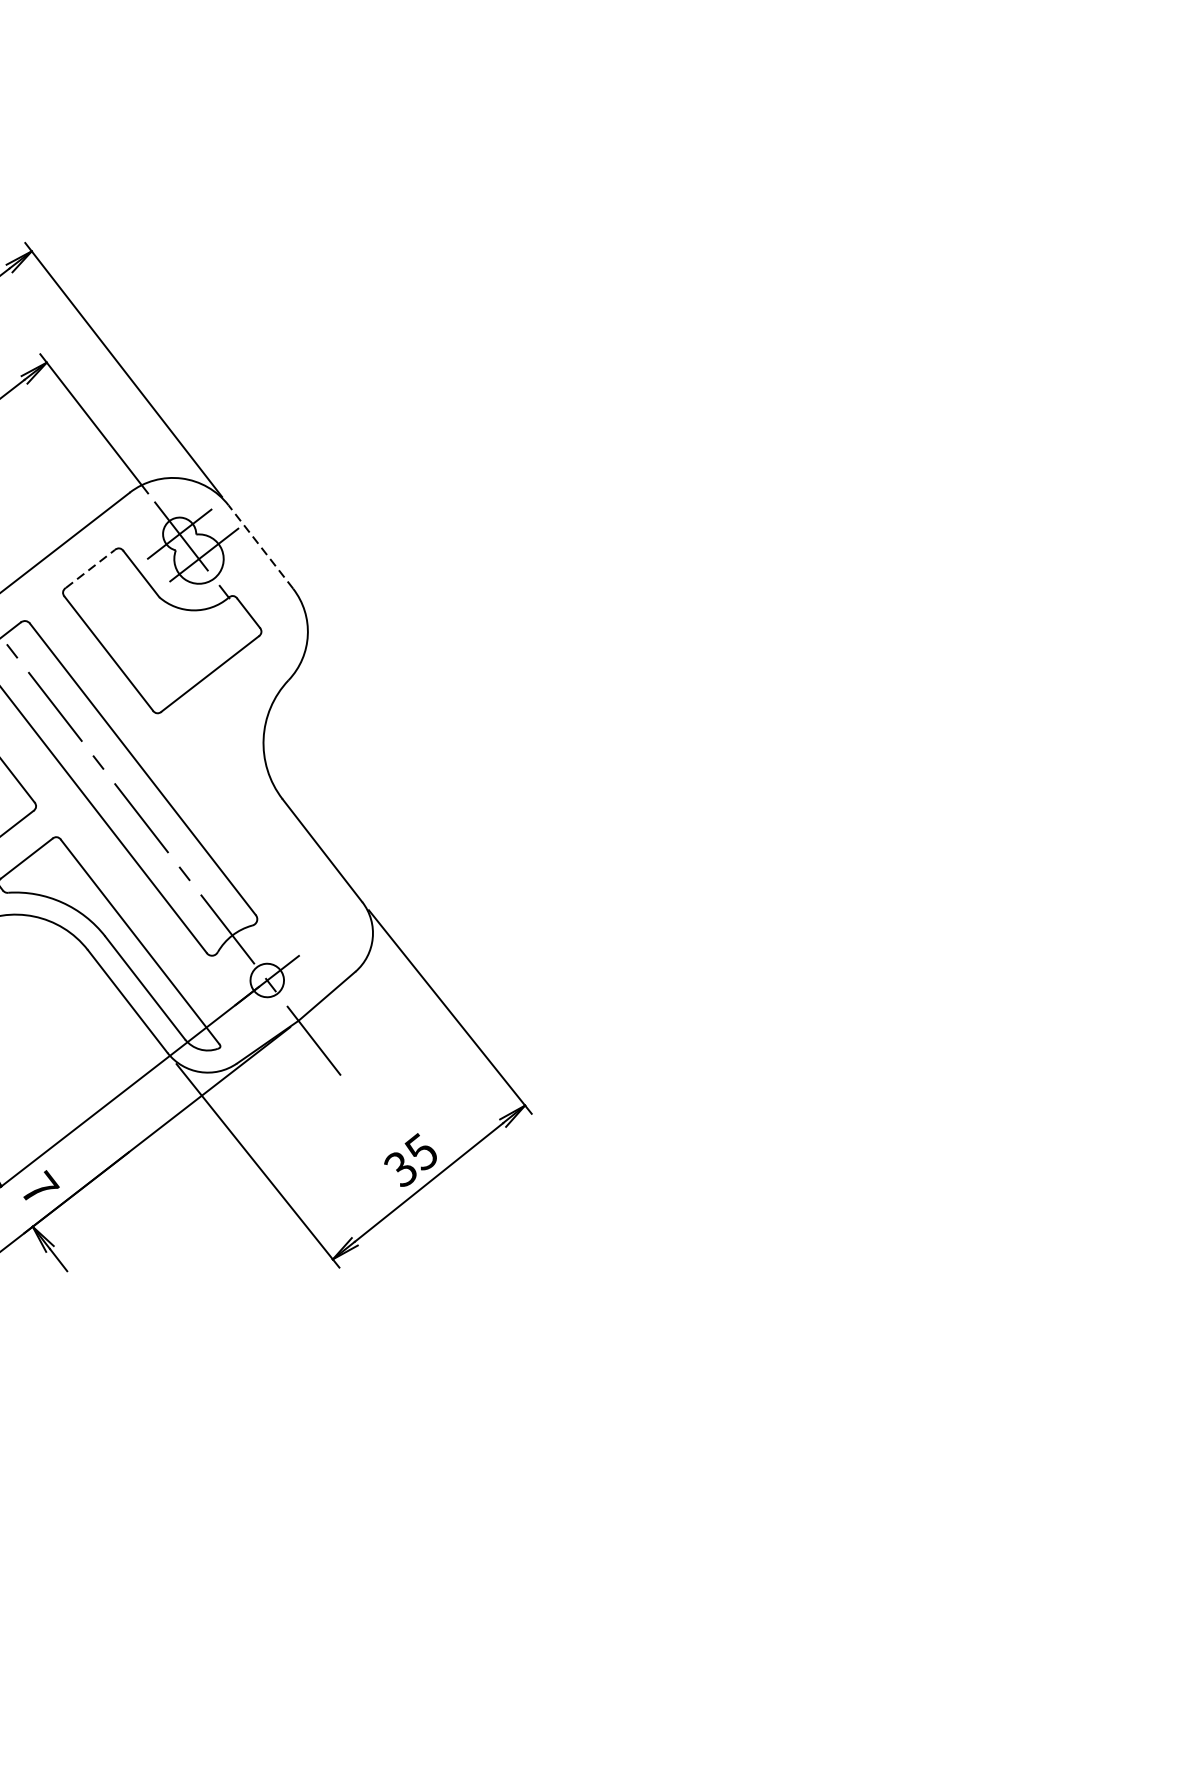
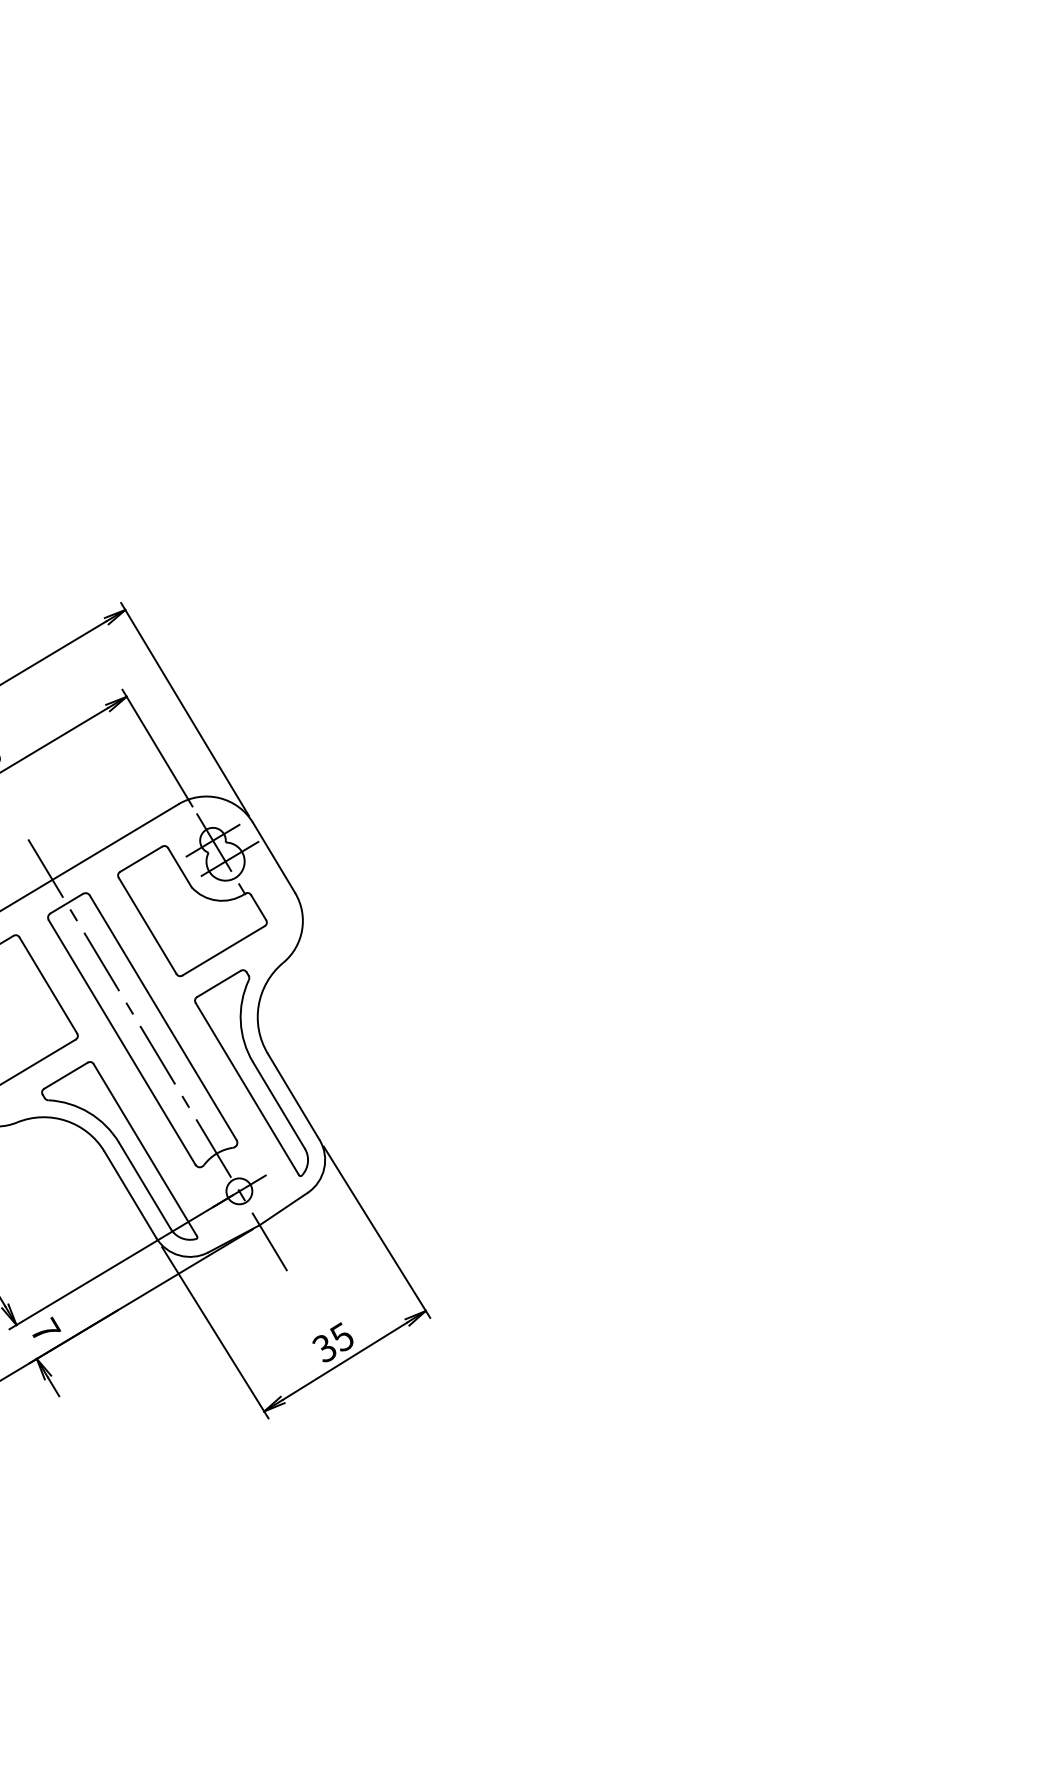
line: (261, 546) -> (274, 857), dashed -> solid
line: (90, 569) -> (141, 859), dashed -> solid
part: (264, 827) -> (251, 1073), added

